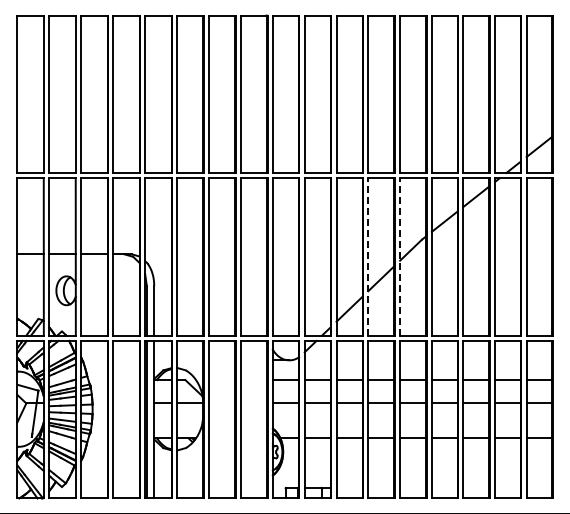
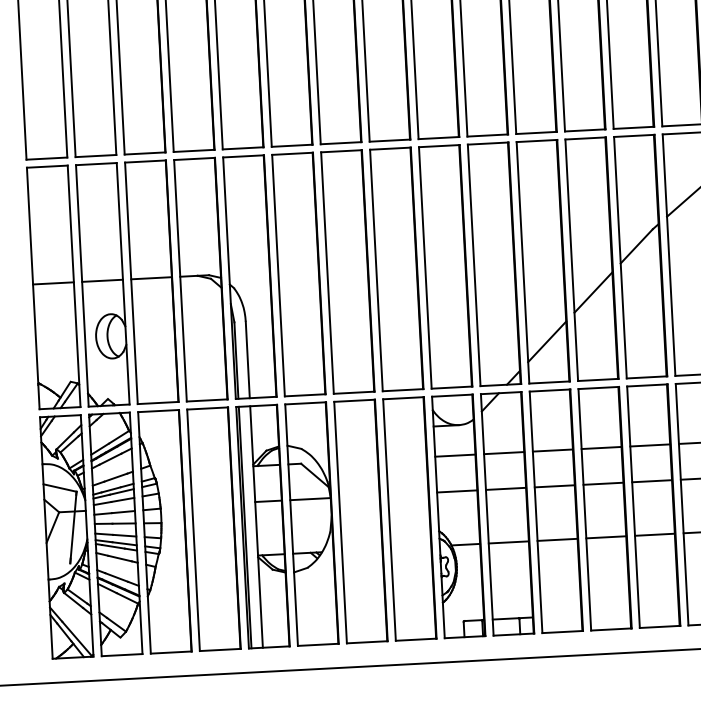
line: (368, 256) -> (571, 259), dashed -> solid
line: (400, 256) -> (621, 256), dashed -> solid

